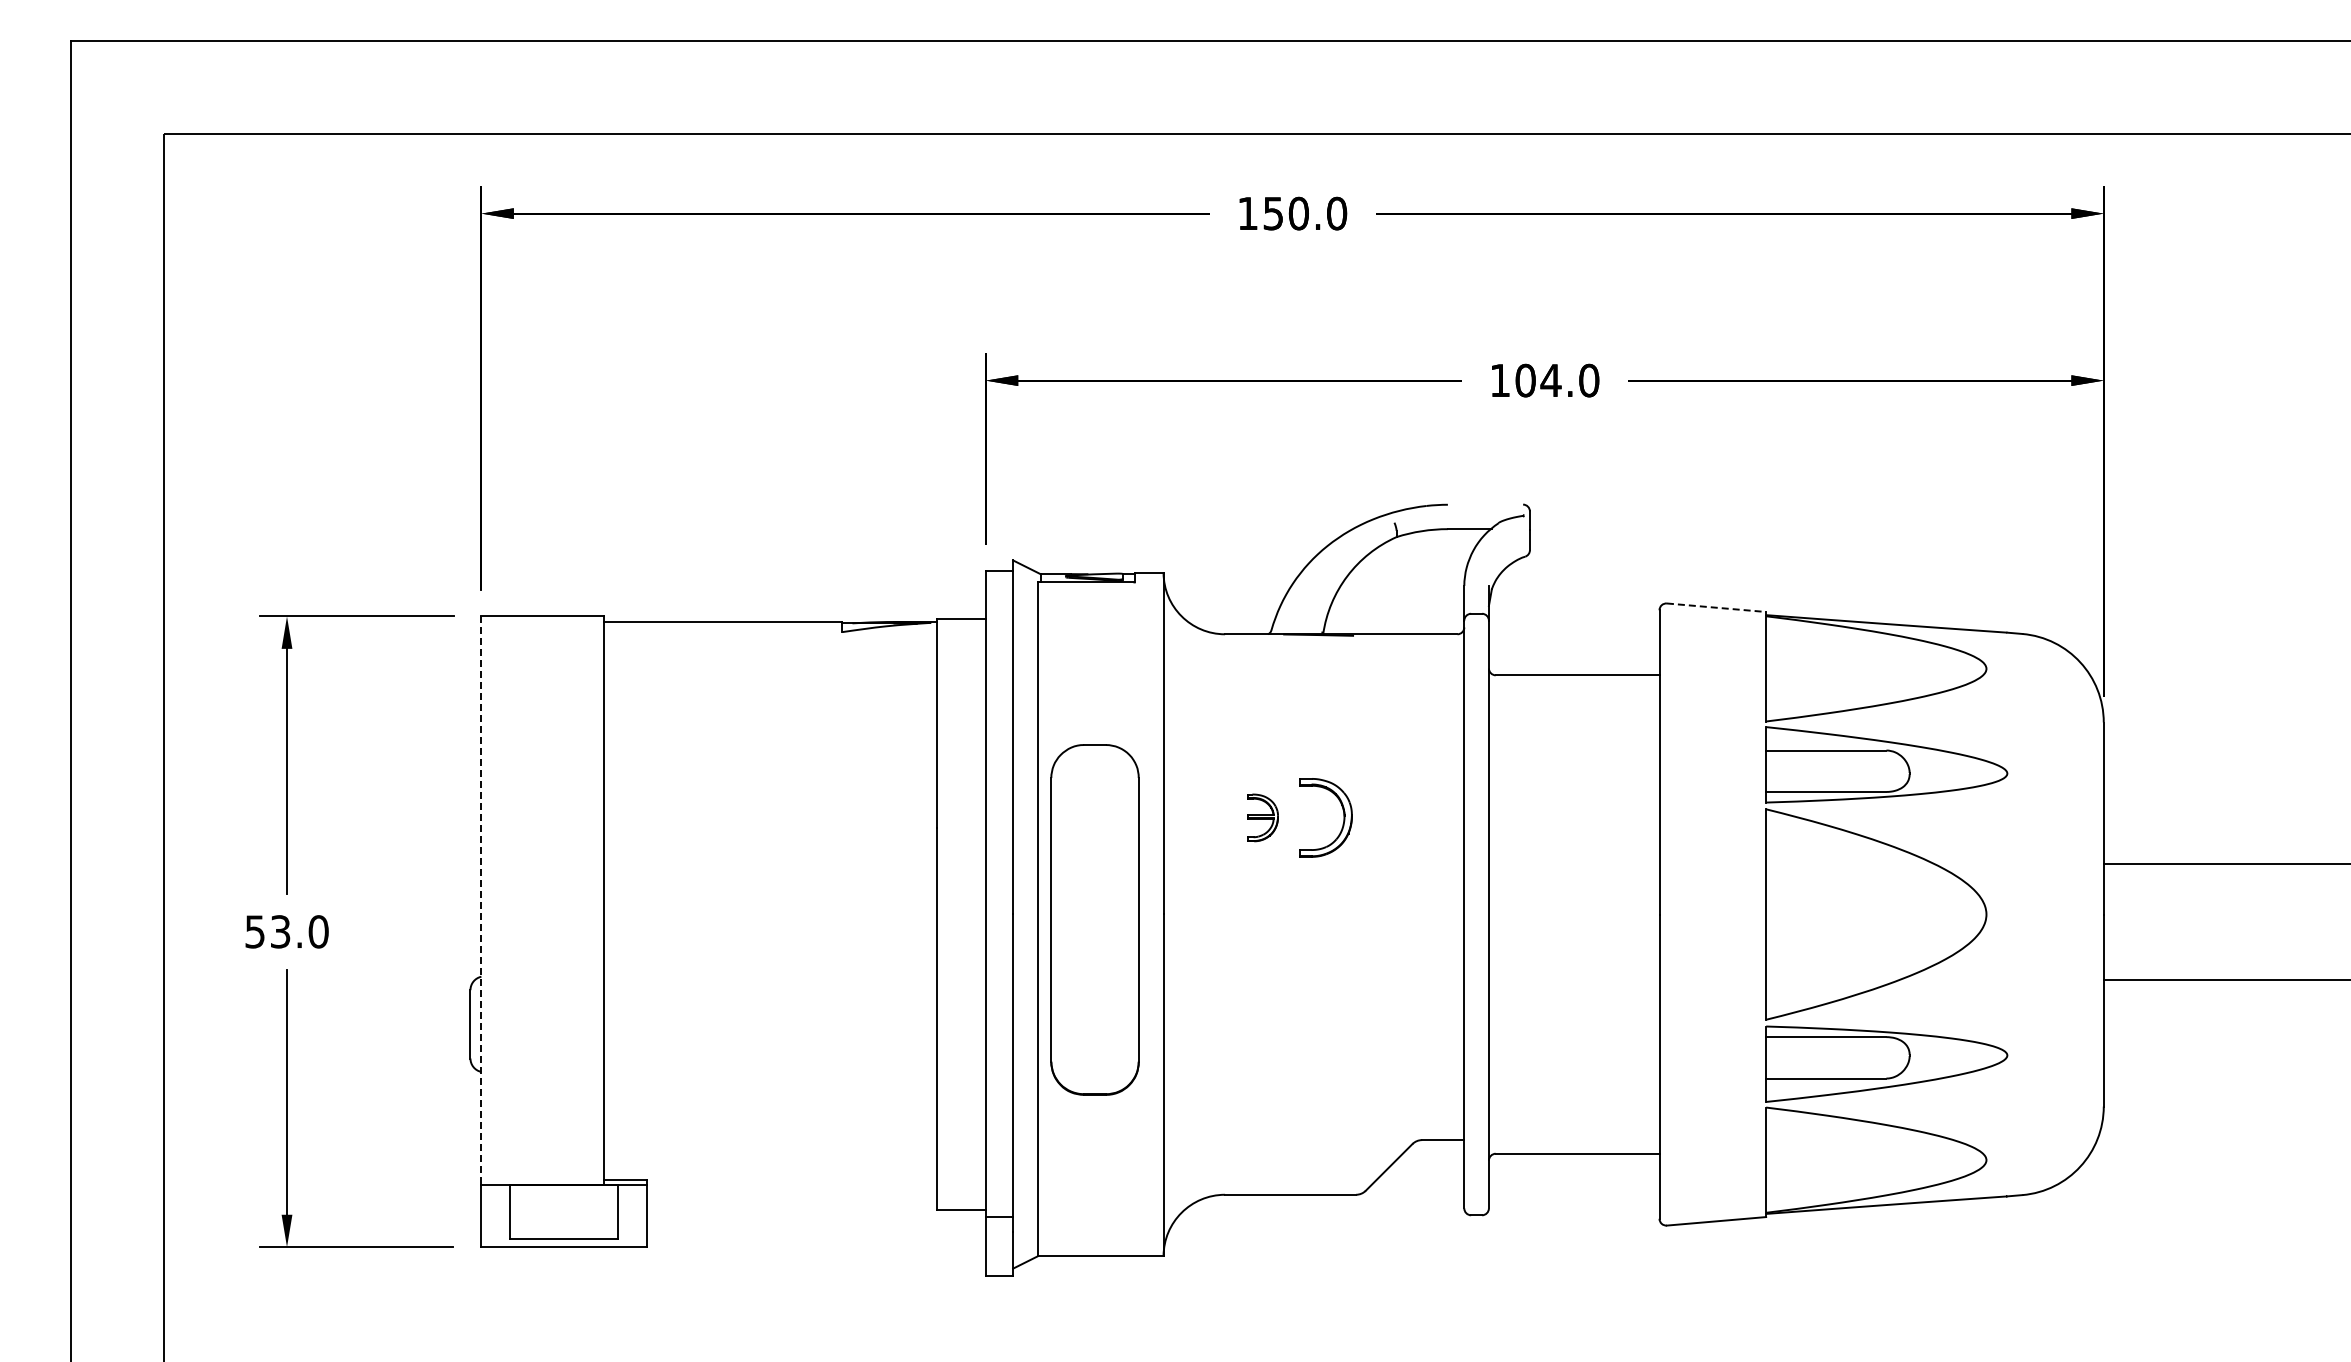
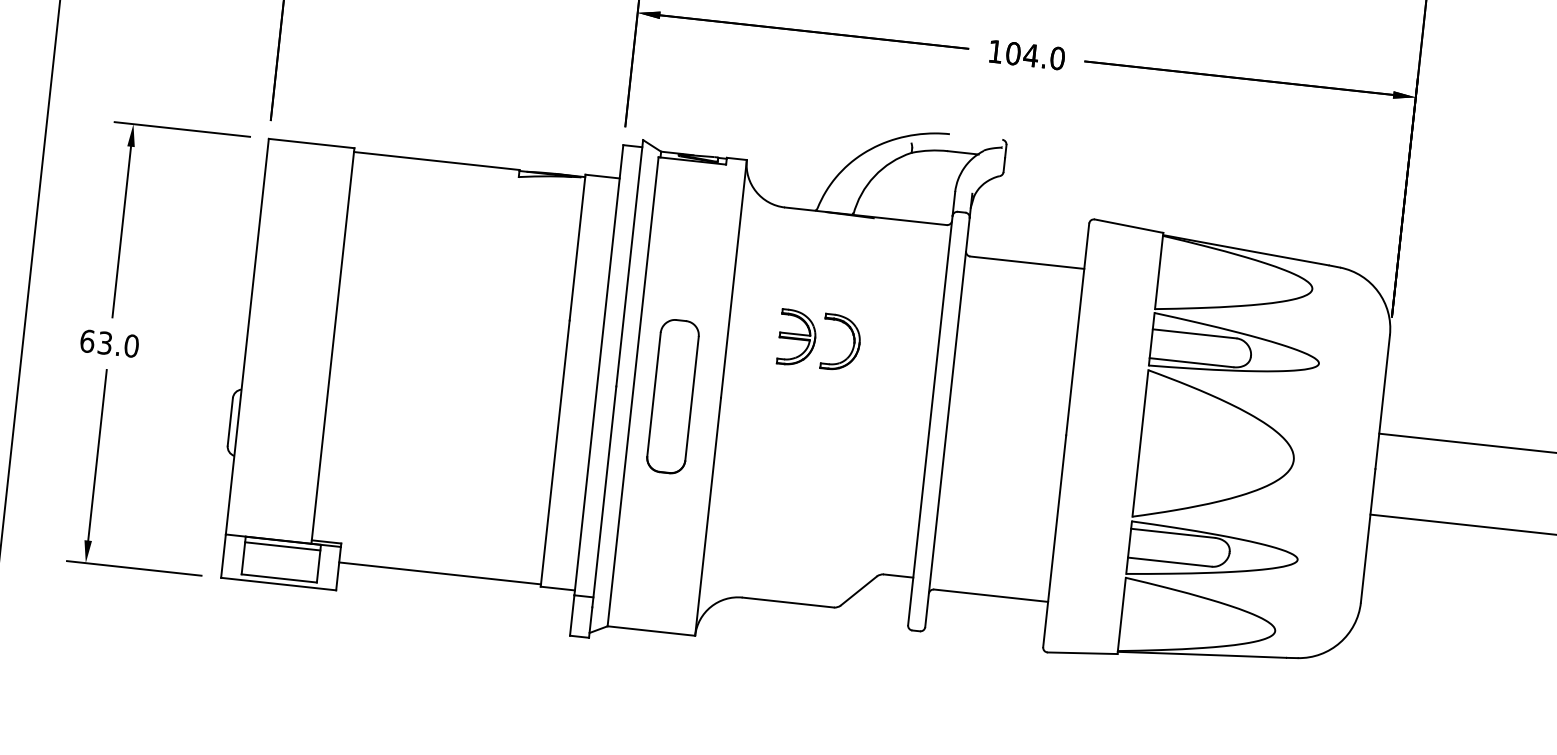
line: (1716, 607) -> (1129, 226), dashed -> solid
part: (1262, 817) -> (797, 337), size x1.67
line: (481, 901) -> (247, 337), dashed -> solid
part: (1095, 920) -> (673, 396), size x0.62
text: (255, 931) -> (87, 341), 53.0 -> 63.0
line: (564, 1192) -> (283, 546), added
line: (791, 1207) -> (439, 573), added

